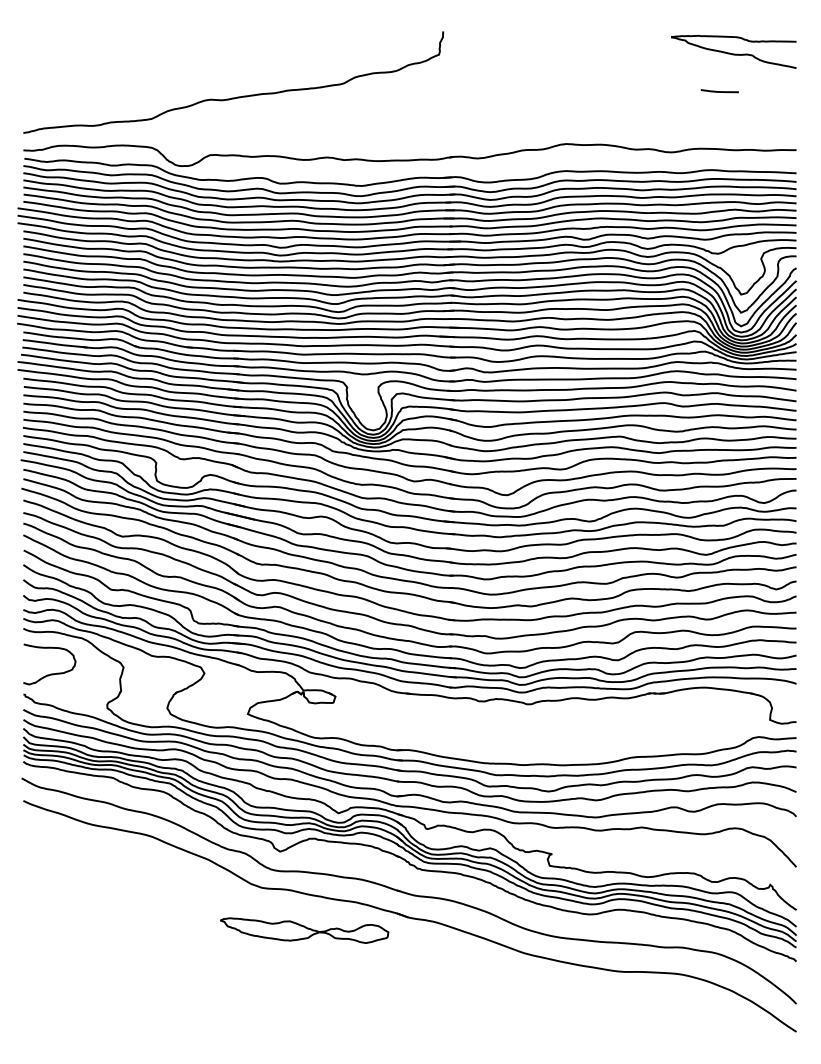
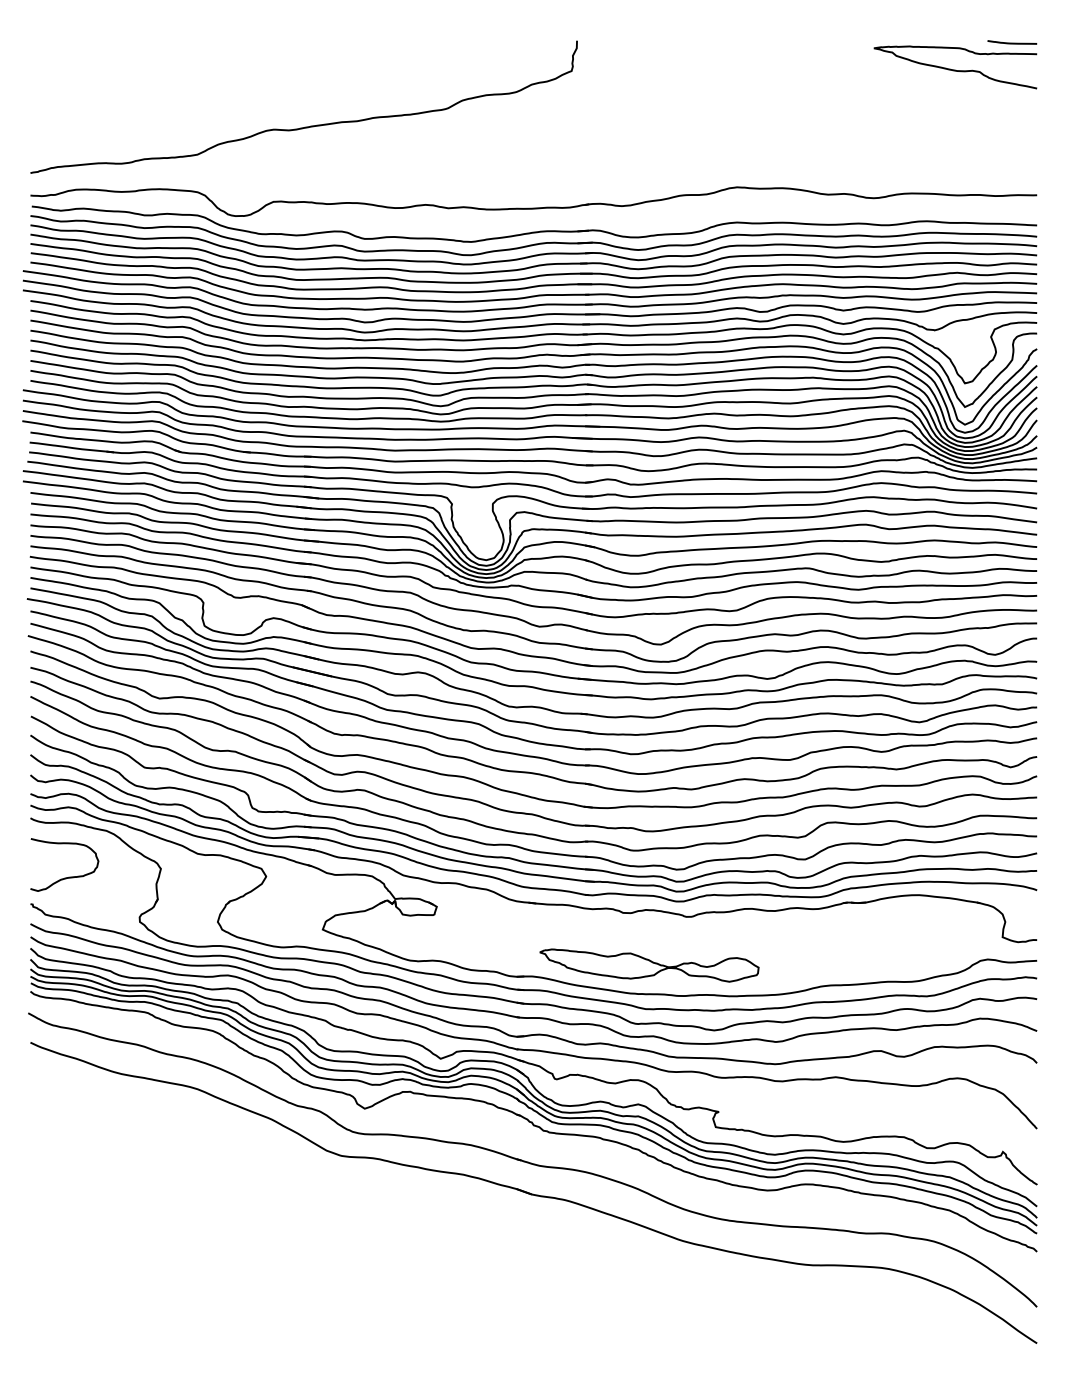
line: (720, 91) -> (1012, 42), moved
part: (304, 930) -> (649, 965), moved

